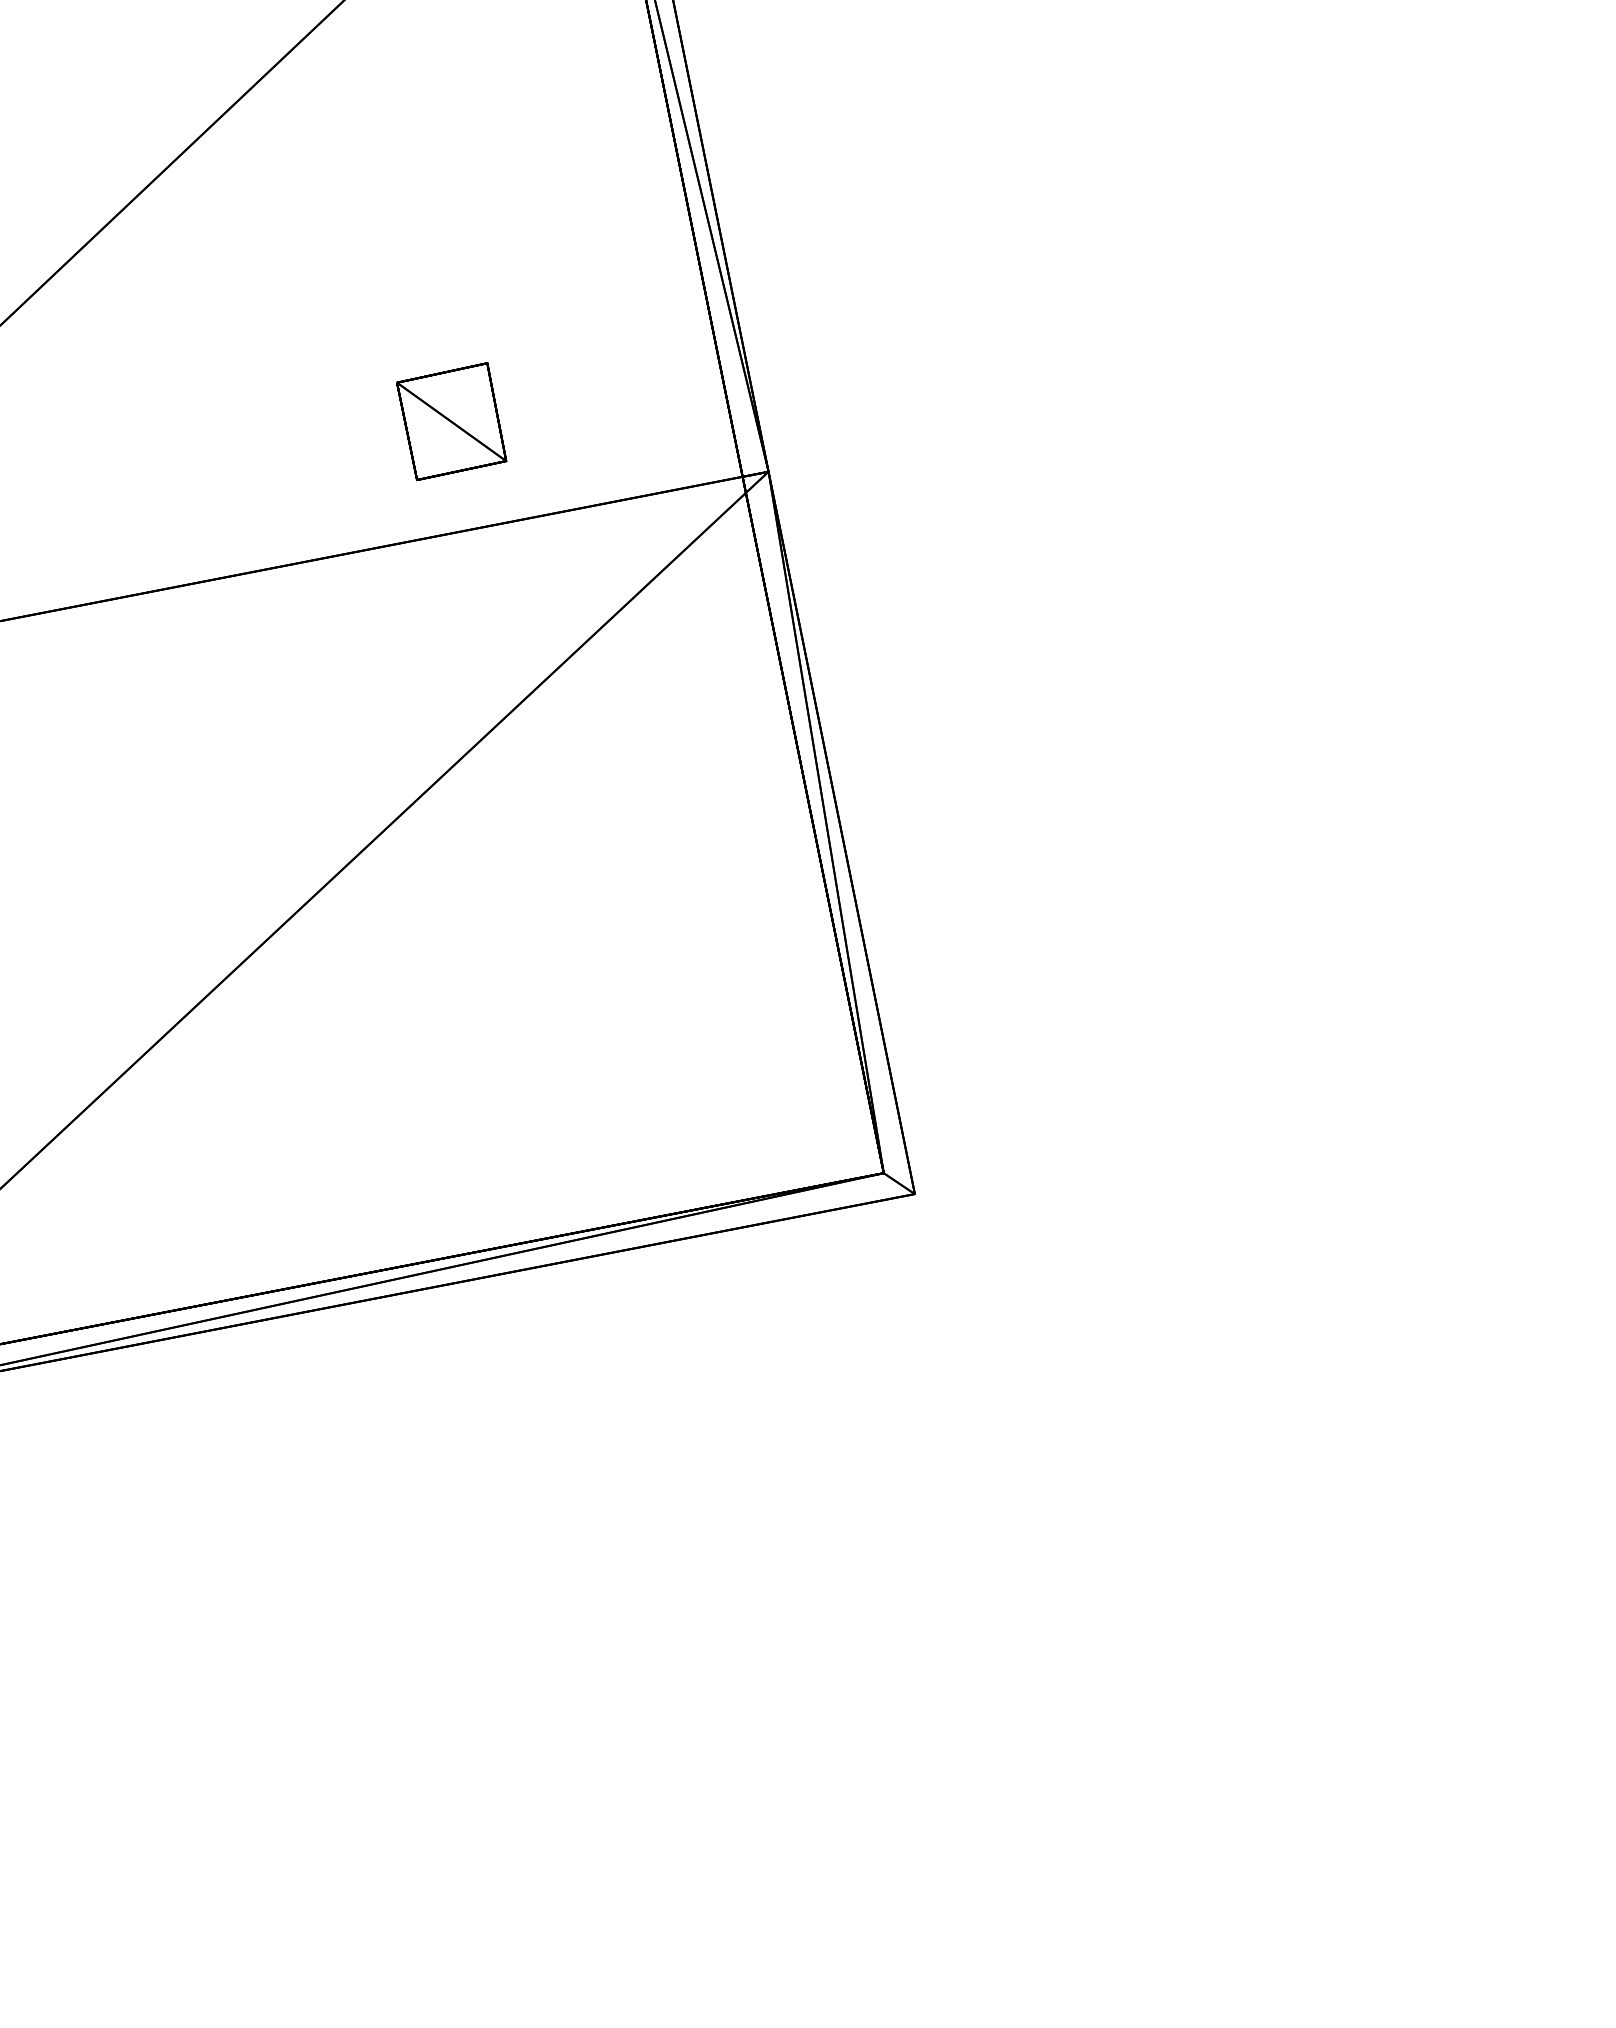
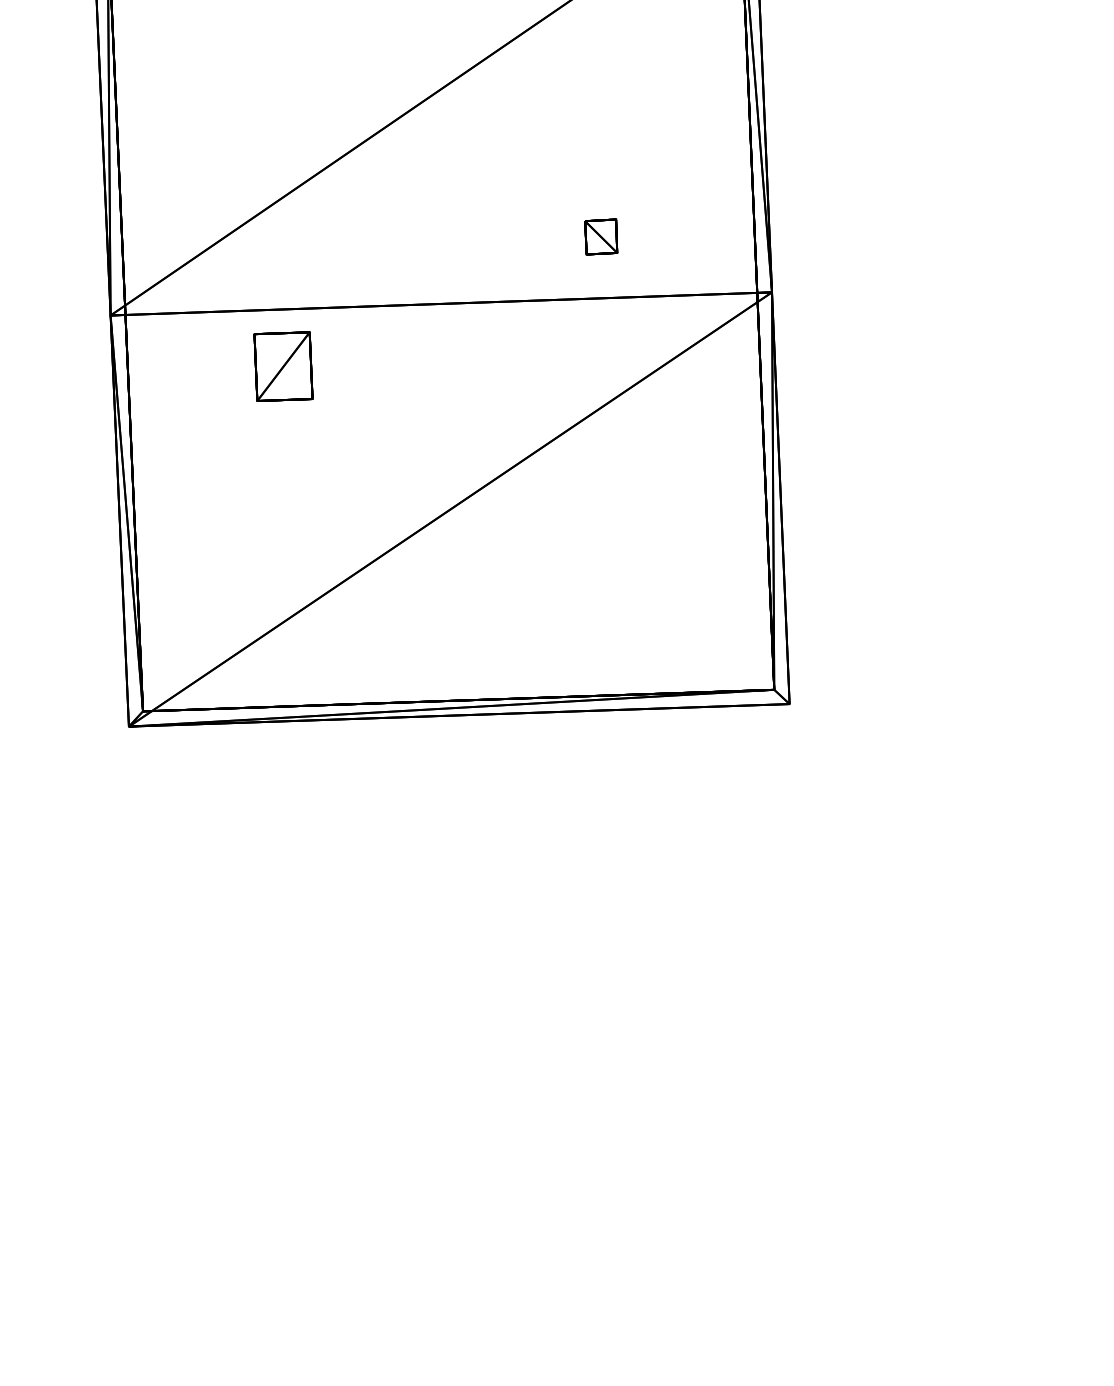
part: (449, 421) -> (600, 236), size x0.6

